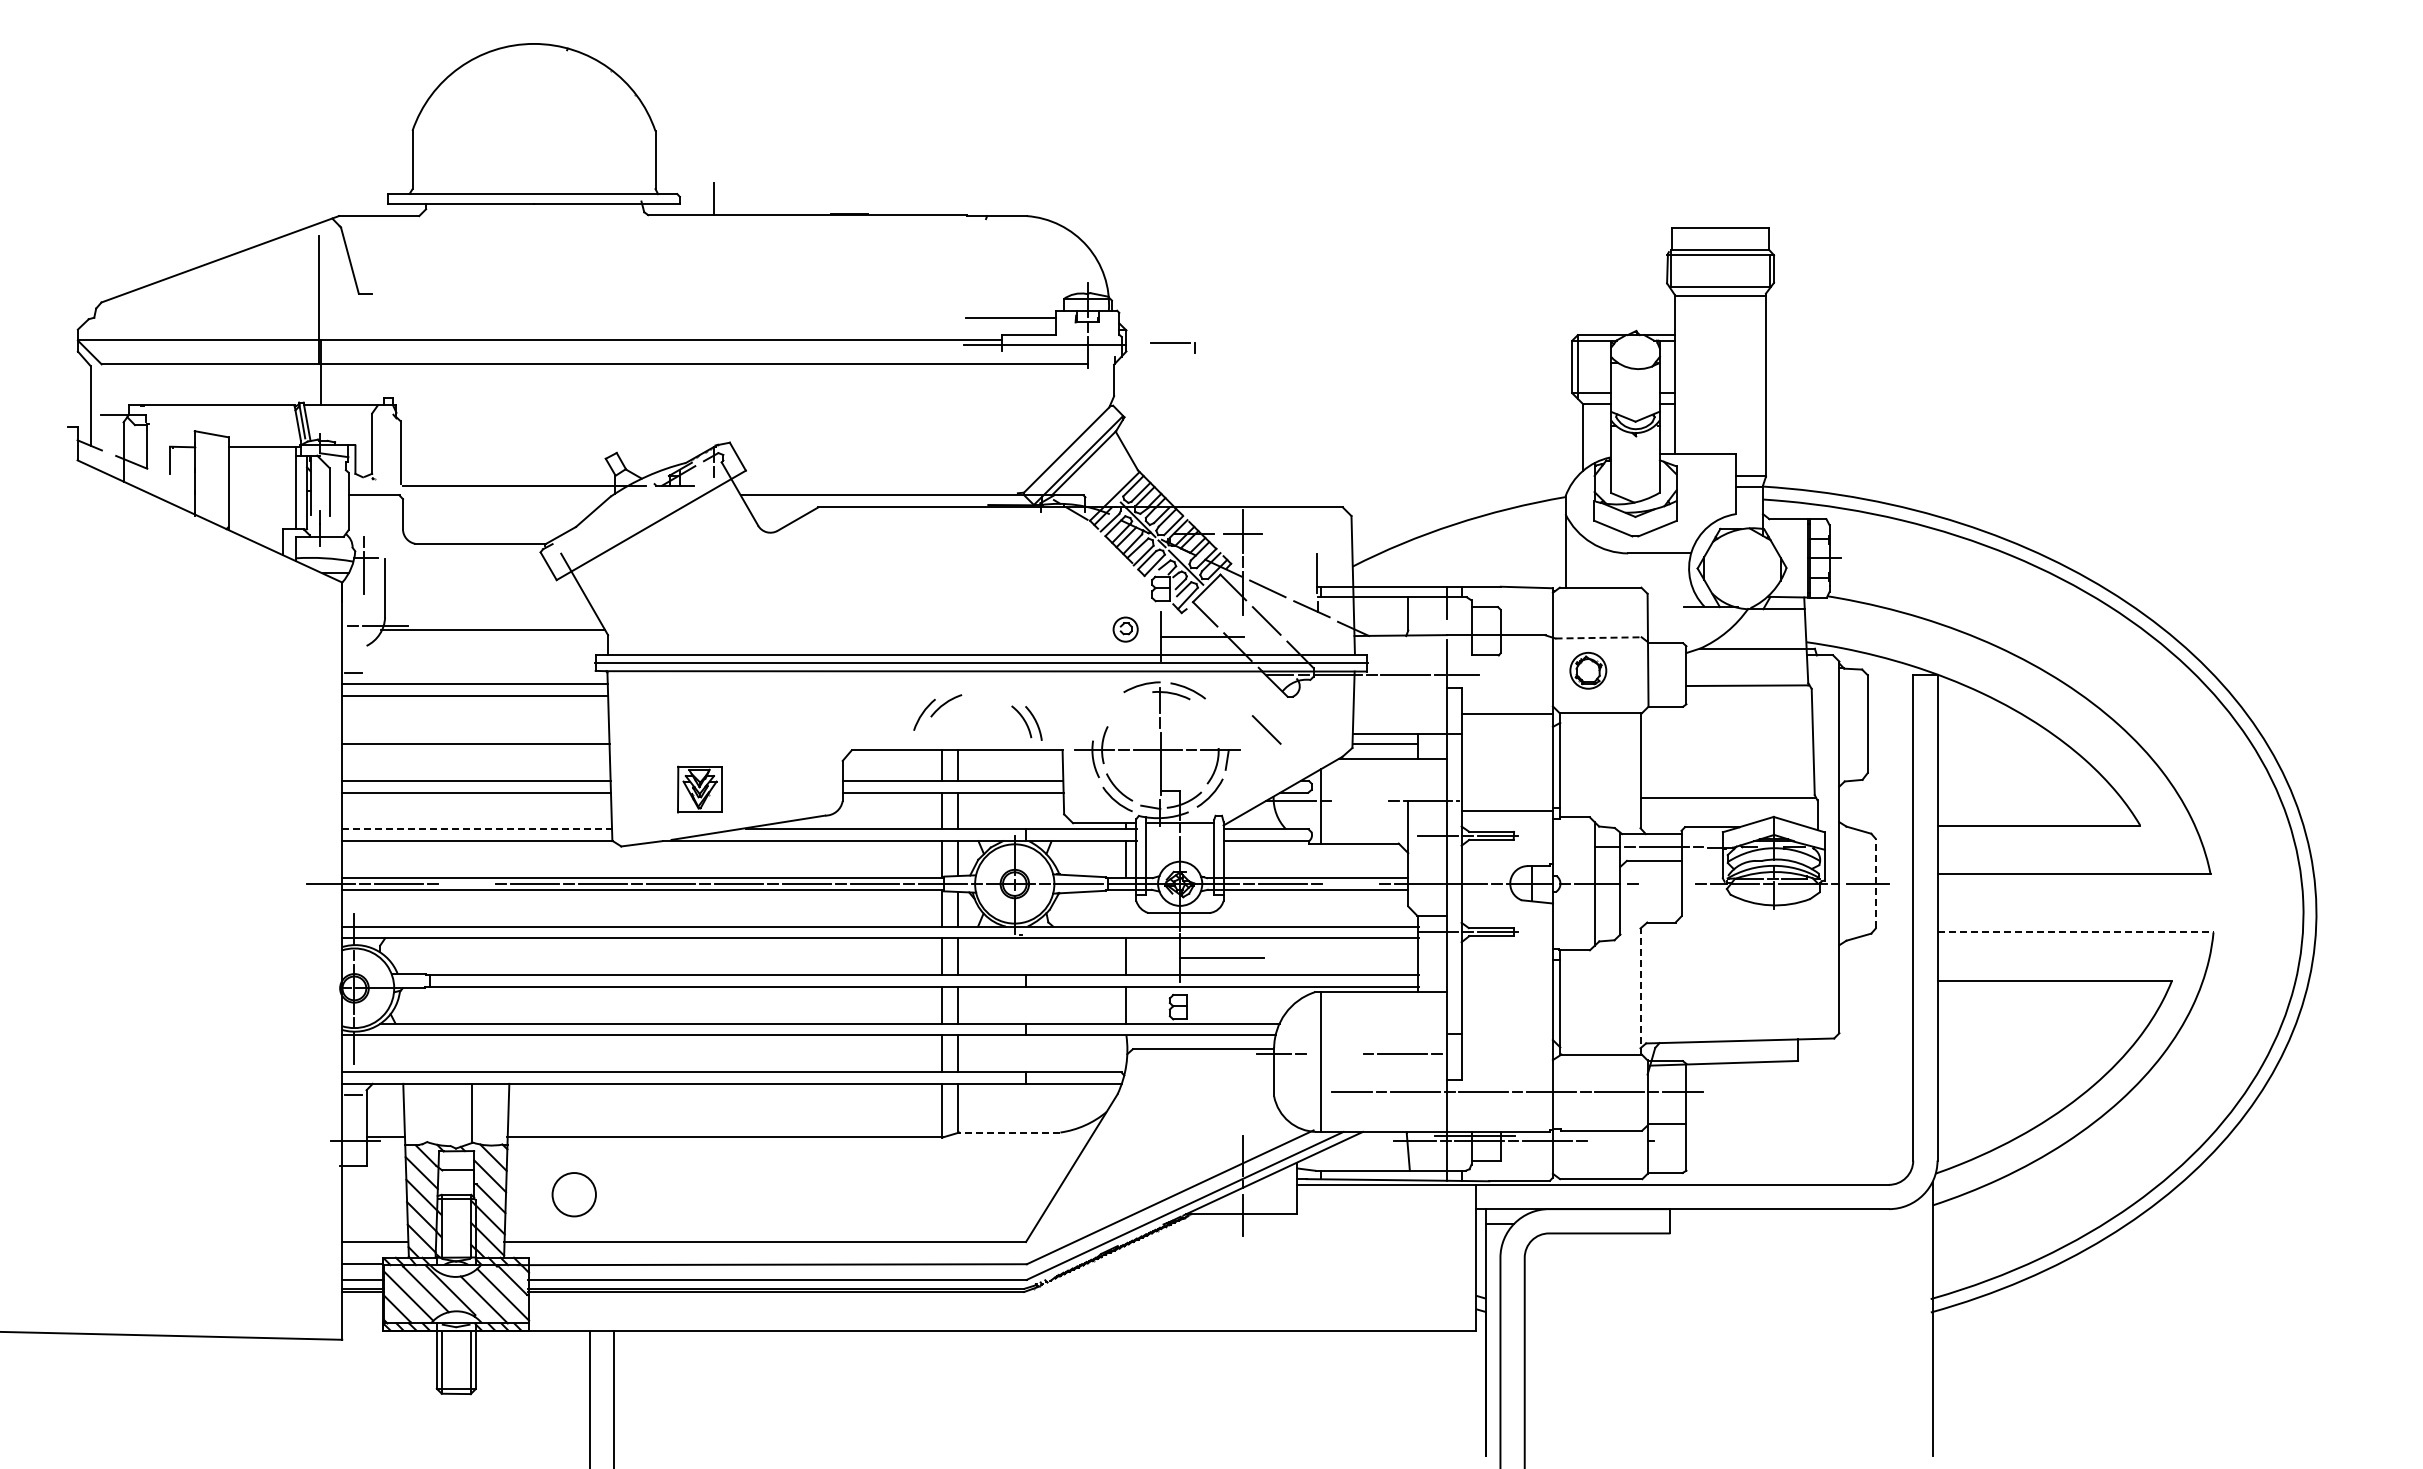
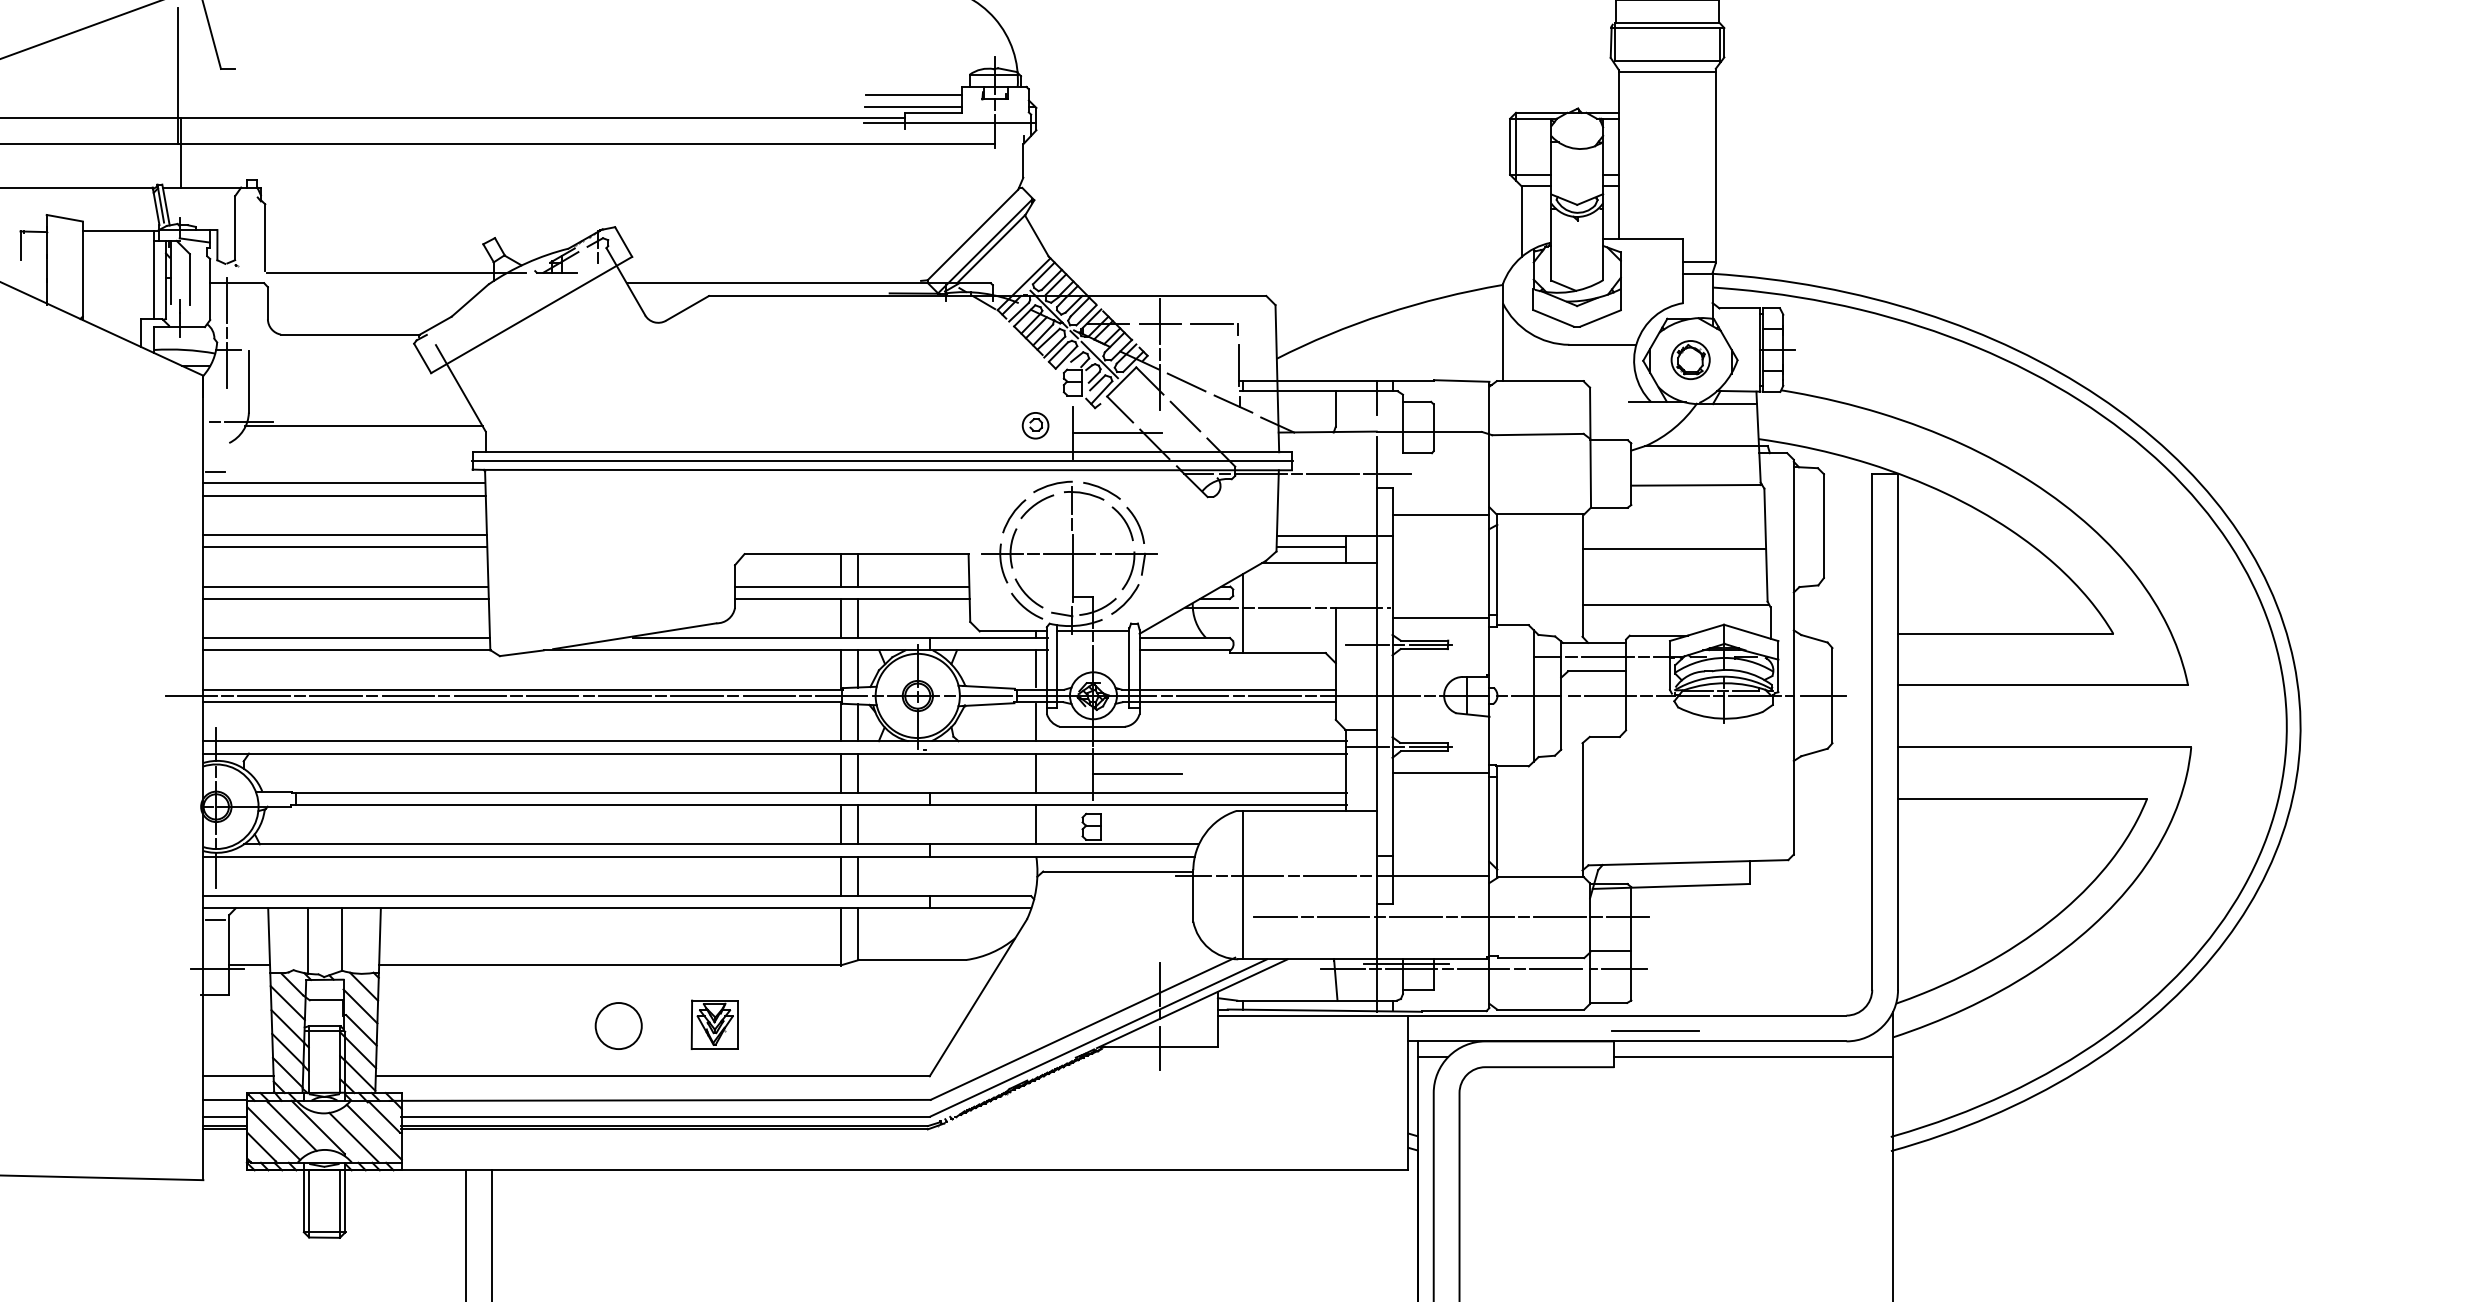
line: (1010, 329) -> (913, 106), added
part: (1172, 347) -> (1213, 328), moved
line: (364, 511) -> (227, 300), added
line: (1599, 637) -> (1538, 434), dashed -> solid
part: (1588, 670) -> (1690, 359), moved
part: (937, 712) -> (1027, 513), moved
part: (1026, 722) -> (1127, 524), moved
line: (1266, 729) -> (1185, 531), removed
line: (475, 732) -> (344, 535), added
line: (1726, 745) -> (1673, 548), added
part: (699, 789) -> (714, 1024), moved
line: (1359, 801) -> (1283, 608), added
line: (477, 829) -> (347, 638), dashed -> solid
line: (466, 883) -> (335, 695), added
line: (1350, 883) -> (1274, 695), added
line: (1666, 883) -> (1610, 695), added
line: (1875, 883) -> (1832, 695), dashed -> solid
line: (1126, 908) -> (1036, 722), added
line: (2075, 932) -> (2044, 747), dashed -> solid
line: (1506, 956) -> (1440, 772), added
line: (1640, 991) -> (1582, 810), dashed -> solid
line: (1334, 1053) -> (1257, 876), added
line: (1499, 1053) -> (1432, 876), added
line: (440, 1114) -> (307, 940), added
line: (1009, 1132) -> (912, 959), dashed -> solid
line: (1615, 1141) -> (1555, 969), added
line: (1679, 1141) -> (1623, 969), added
circle: (573, 1194) -> (617, 1025), moved
line: (1709, 1199) -> (1655, 1031), added
line: (1801, 1223) -> (1753, 1056), added

